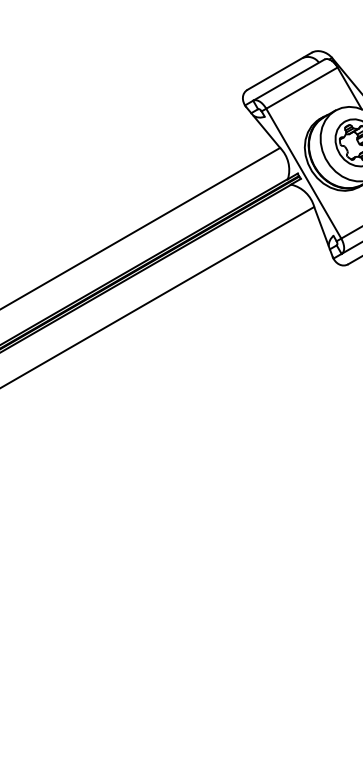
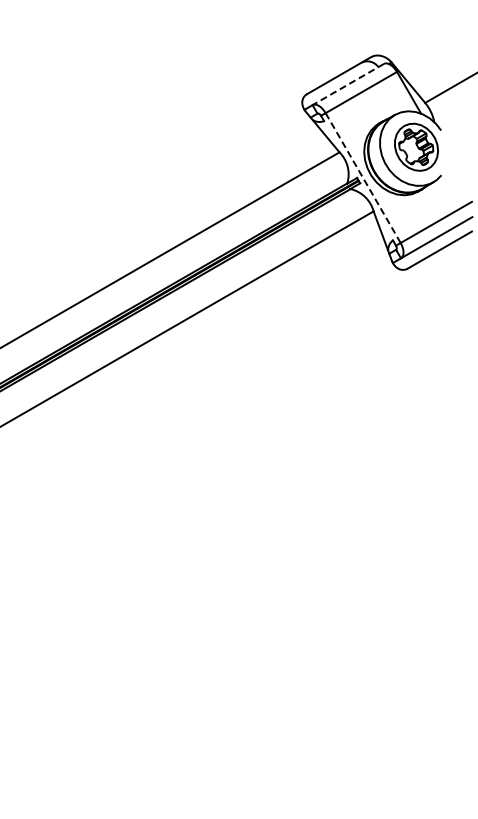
line: (288, 80) -> (347, 84), solid -> dashed
line: (304, 174) -> (363, 178), solid -> dashed

